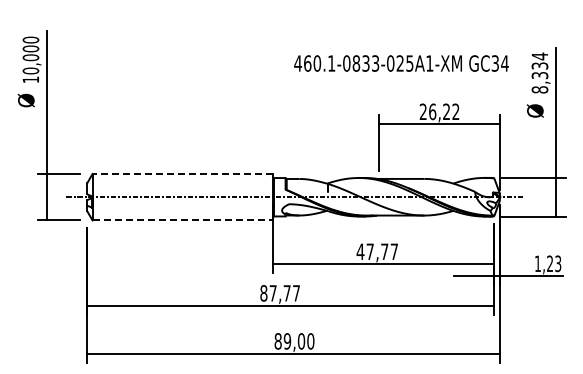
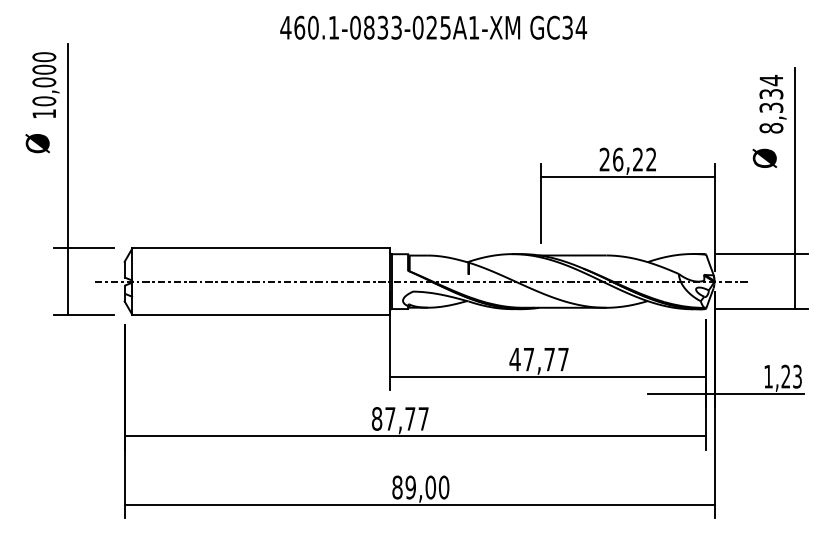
text: (401, 63) -> (433, 27), moved
line: (182, 174) -> (260, 249), dashed -> solid
line: (183, 220) -> (262, 314), dashed -> solid

